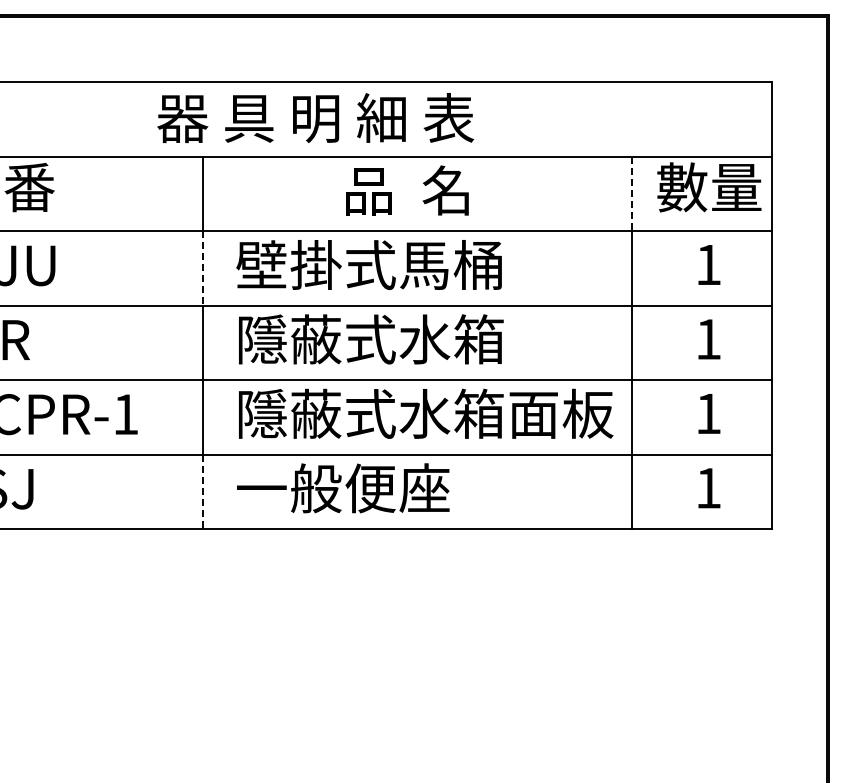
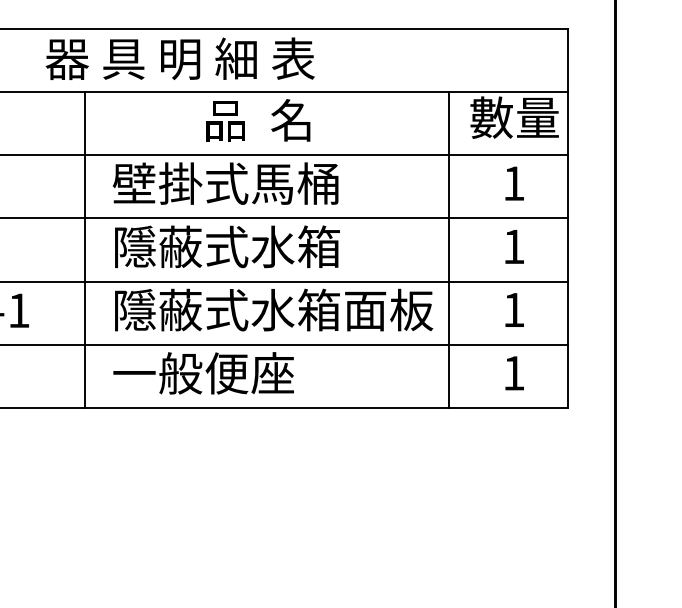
line: (631, 194) -> (448, 123), dashed -> solid
line: (203, 269) -> (84, 187), dashed -> solid
line: (203, 492) -> (84, 376), dashed -> solid

